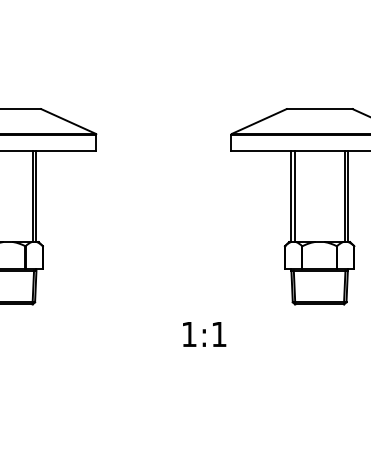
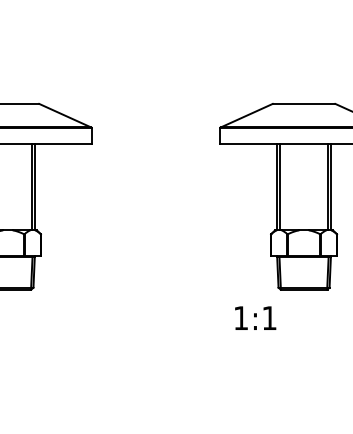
text: (204, 333) -> (255, 317), moved

